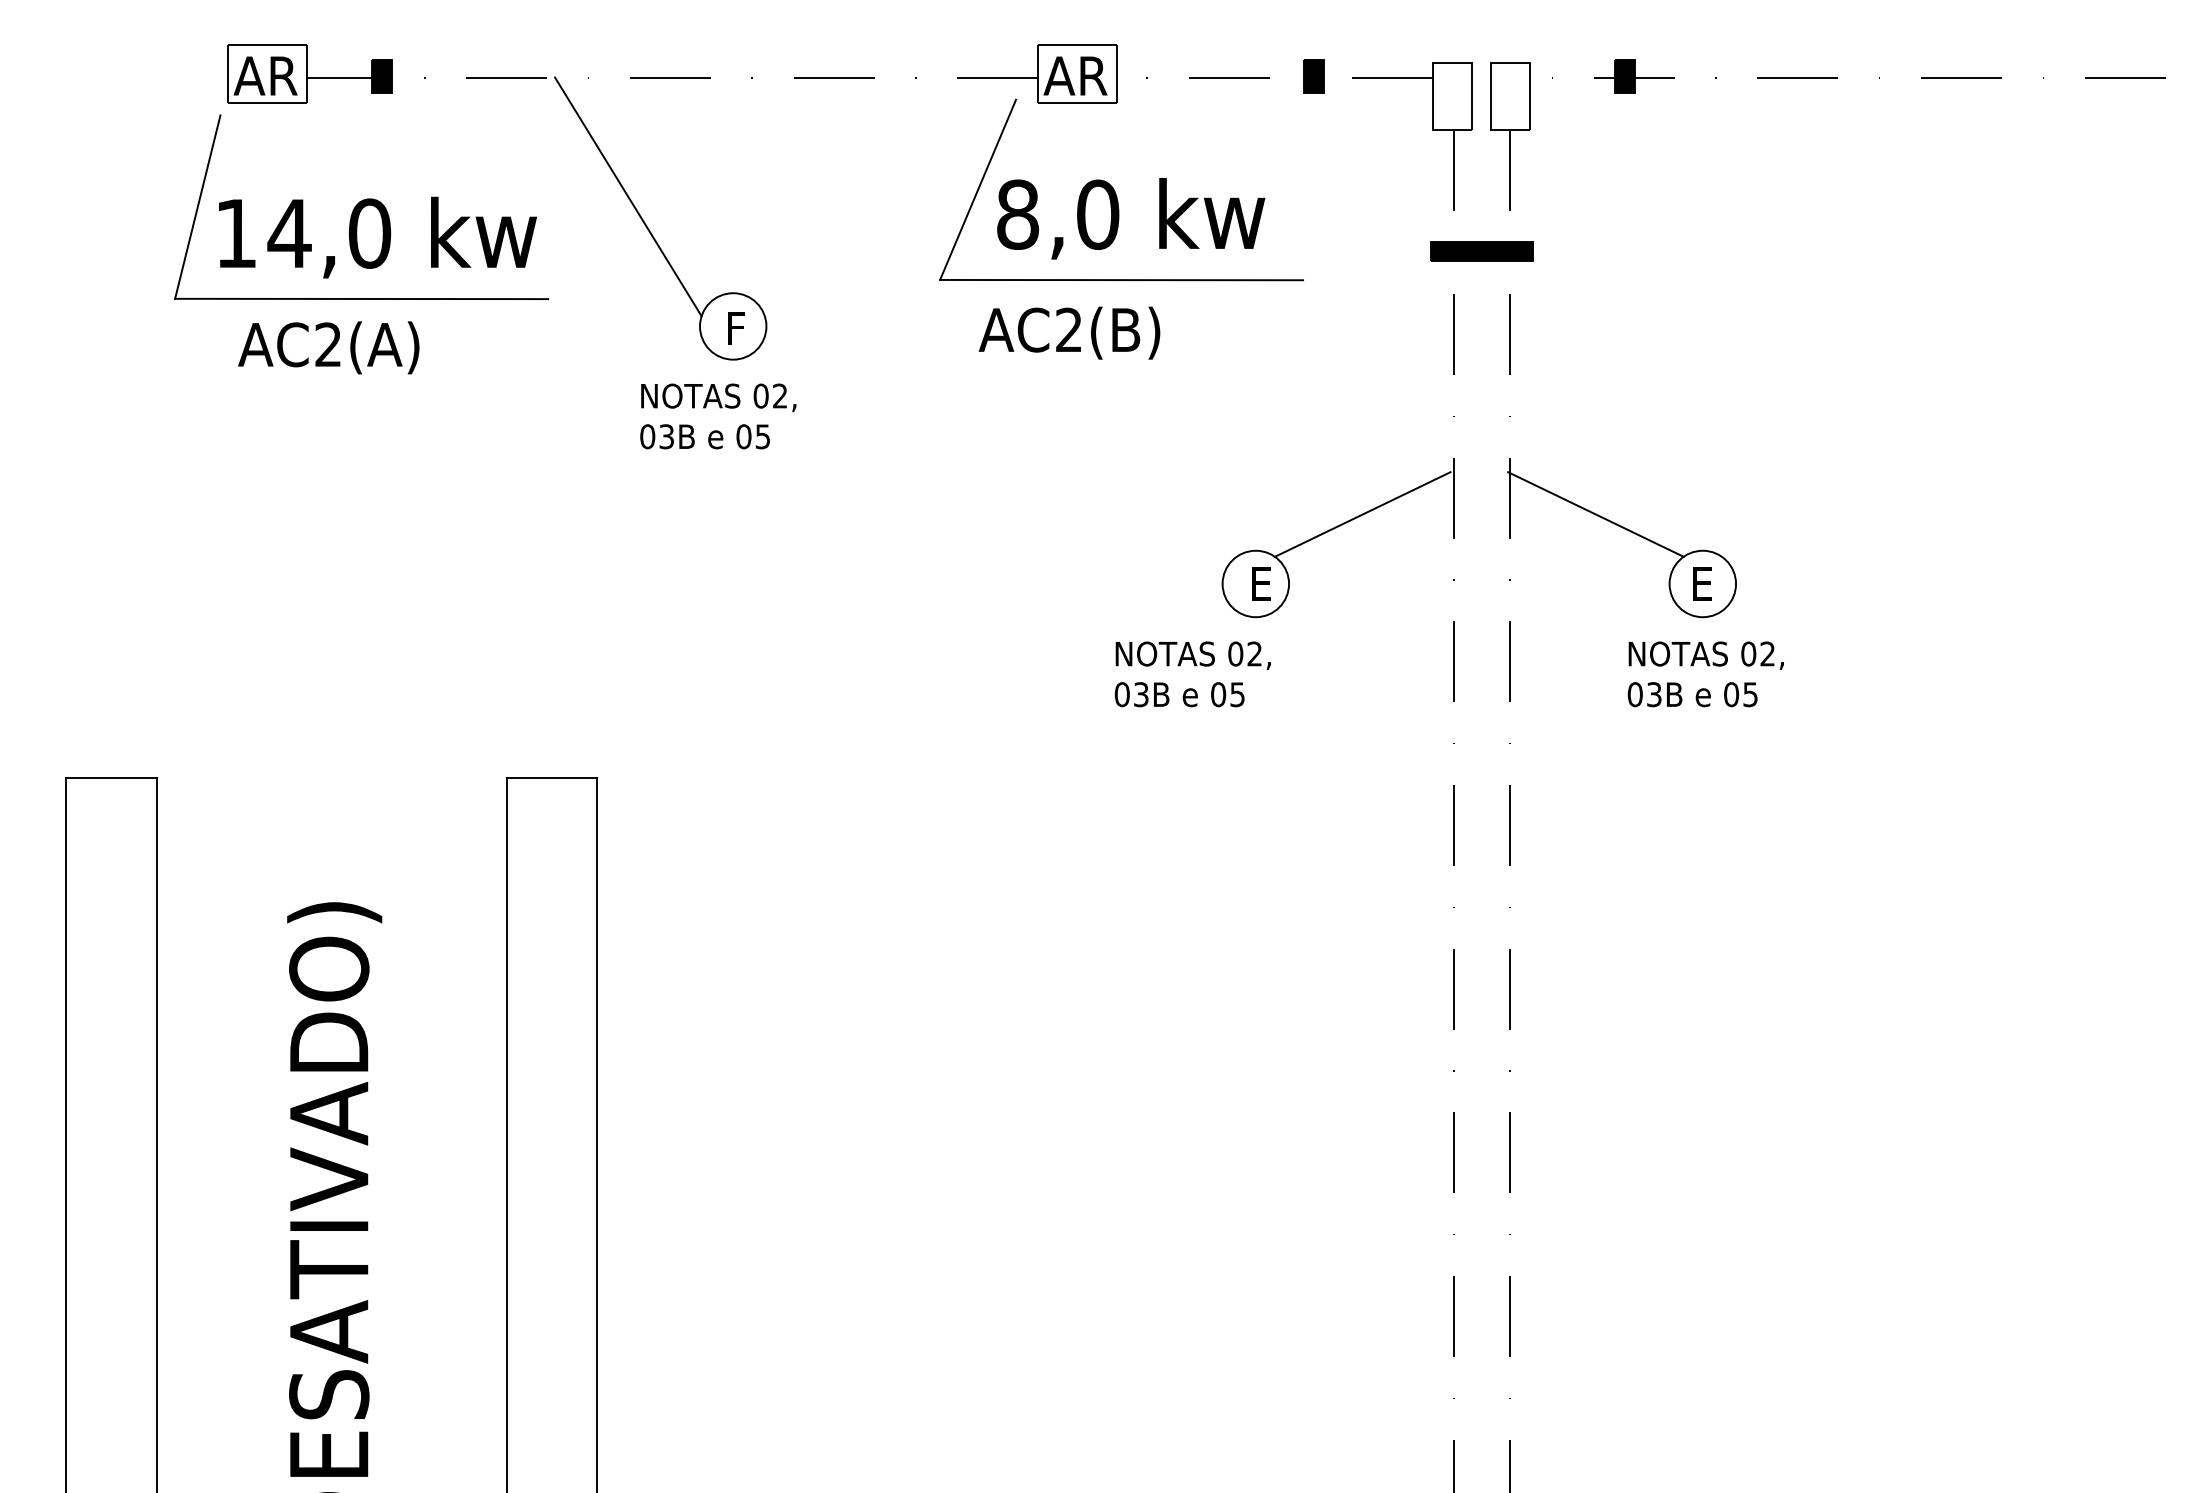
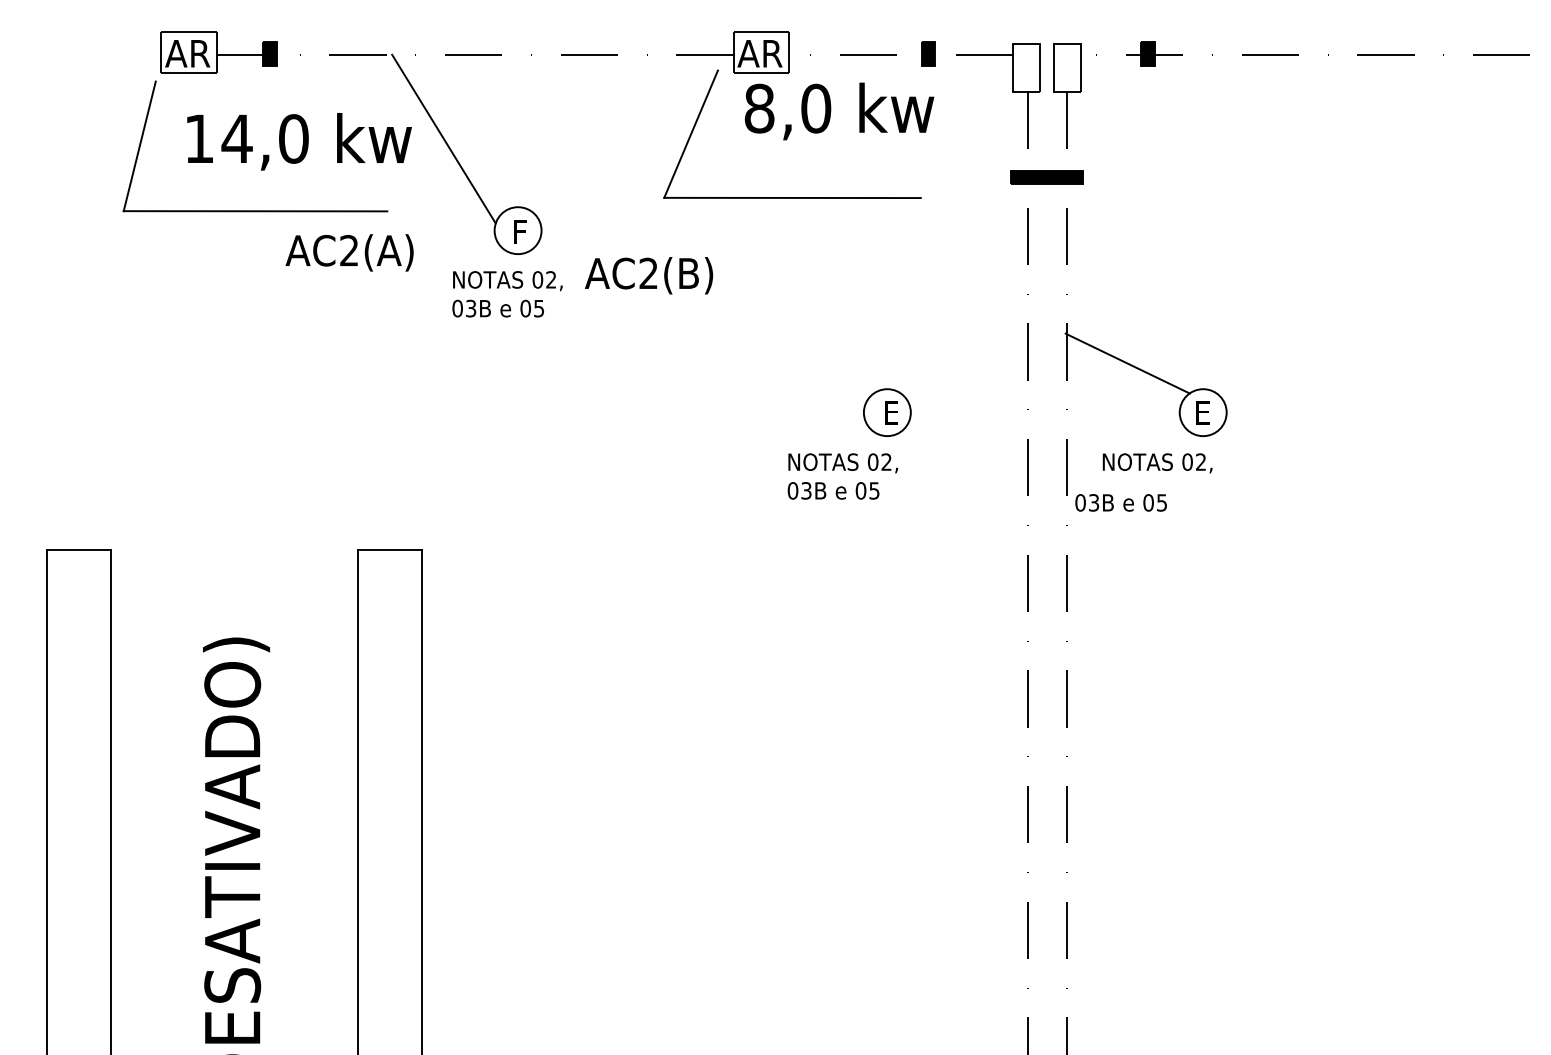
text: (1131, 218) -> (839, 111), moved
text: (377, 237) -> (299, 141), moved
text: (1069, 332) -> (649, 275), moved
text: (328, 347) -> (349, 252), moved
line: (1362, 514) -> (962, 363), removed
text: (1705, 655) -> (1157, 463), moved
text: (1692, 694) -> (1121, 502), moved

